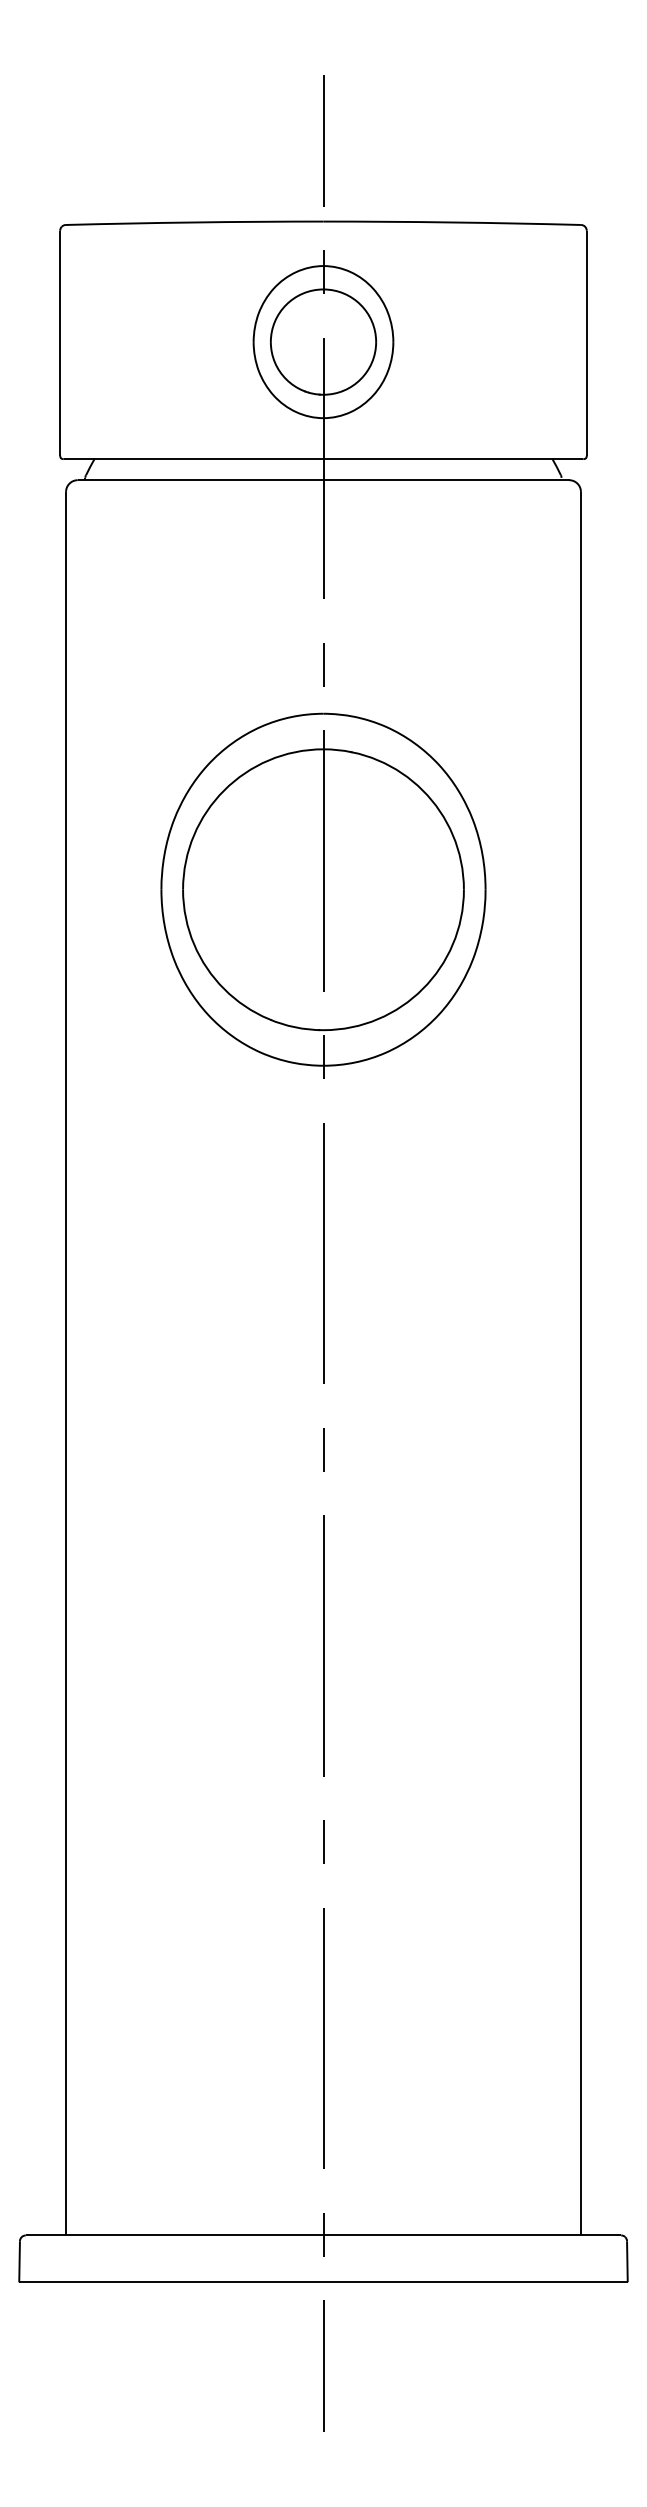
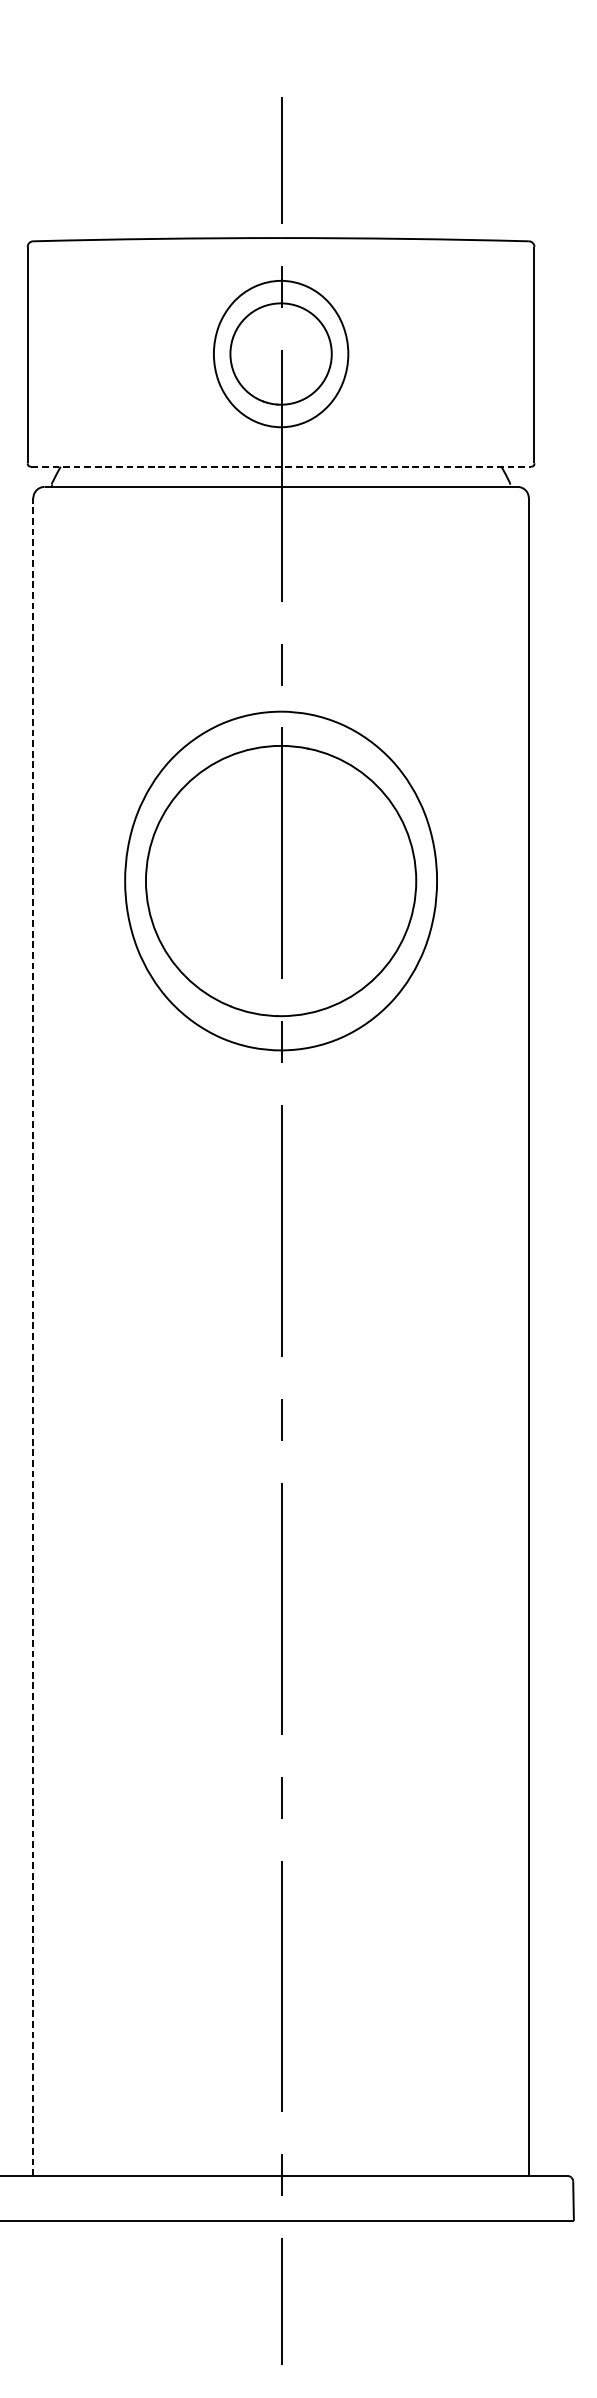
line: (323, 459) -> (281, 467), solid -> dashed
line: (66, 1363) -> (33, 1336), solid -> dashed

